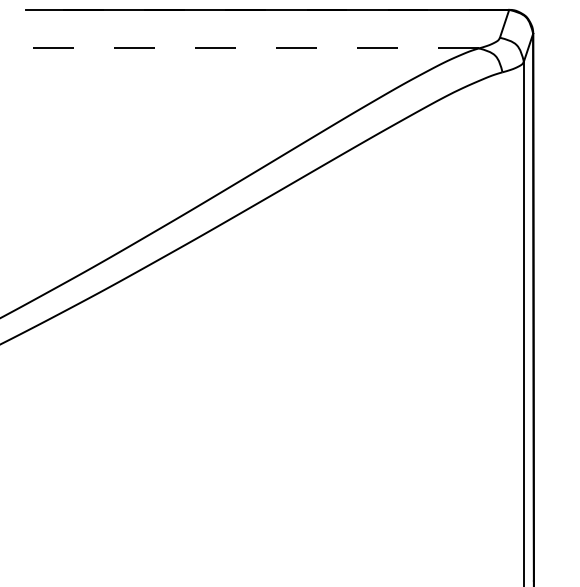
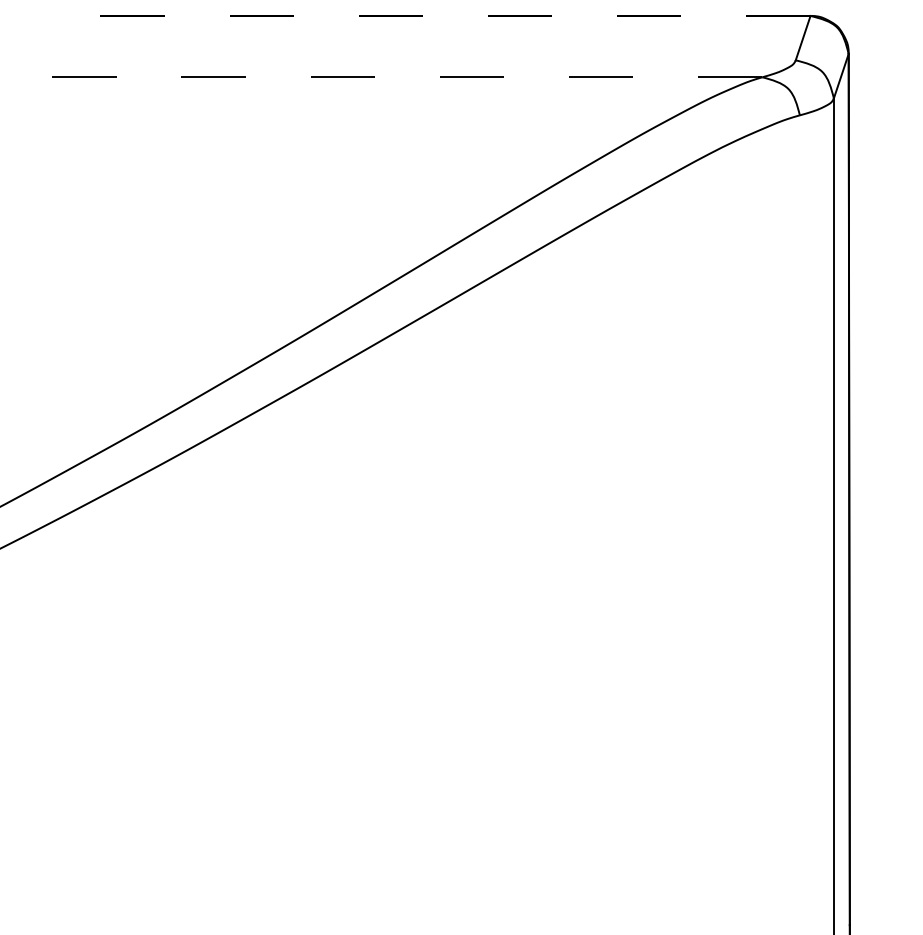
line: (267, 9) -> (425, 15), solid -> dashed

